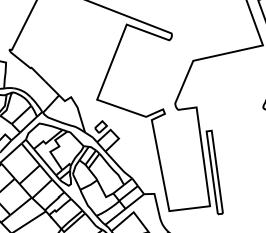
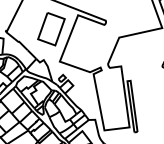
part: (83, 47) -> (51, 29), added

